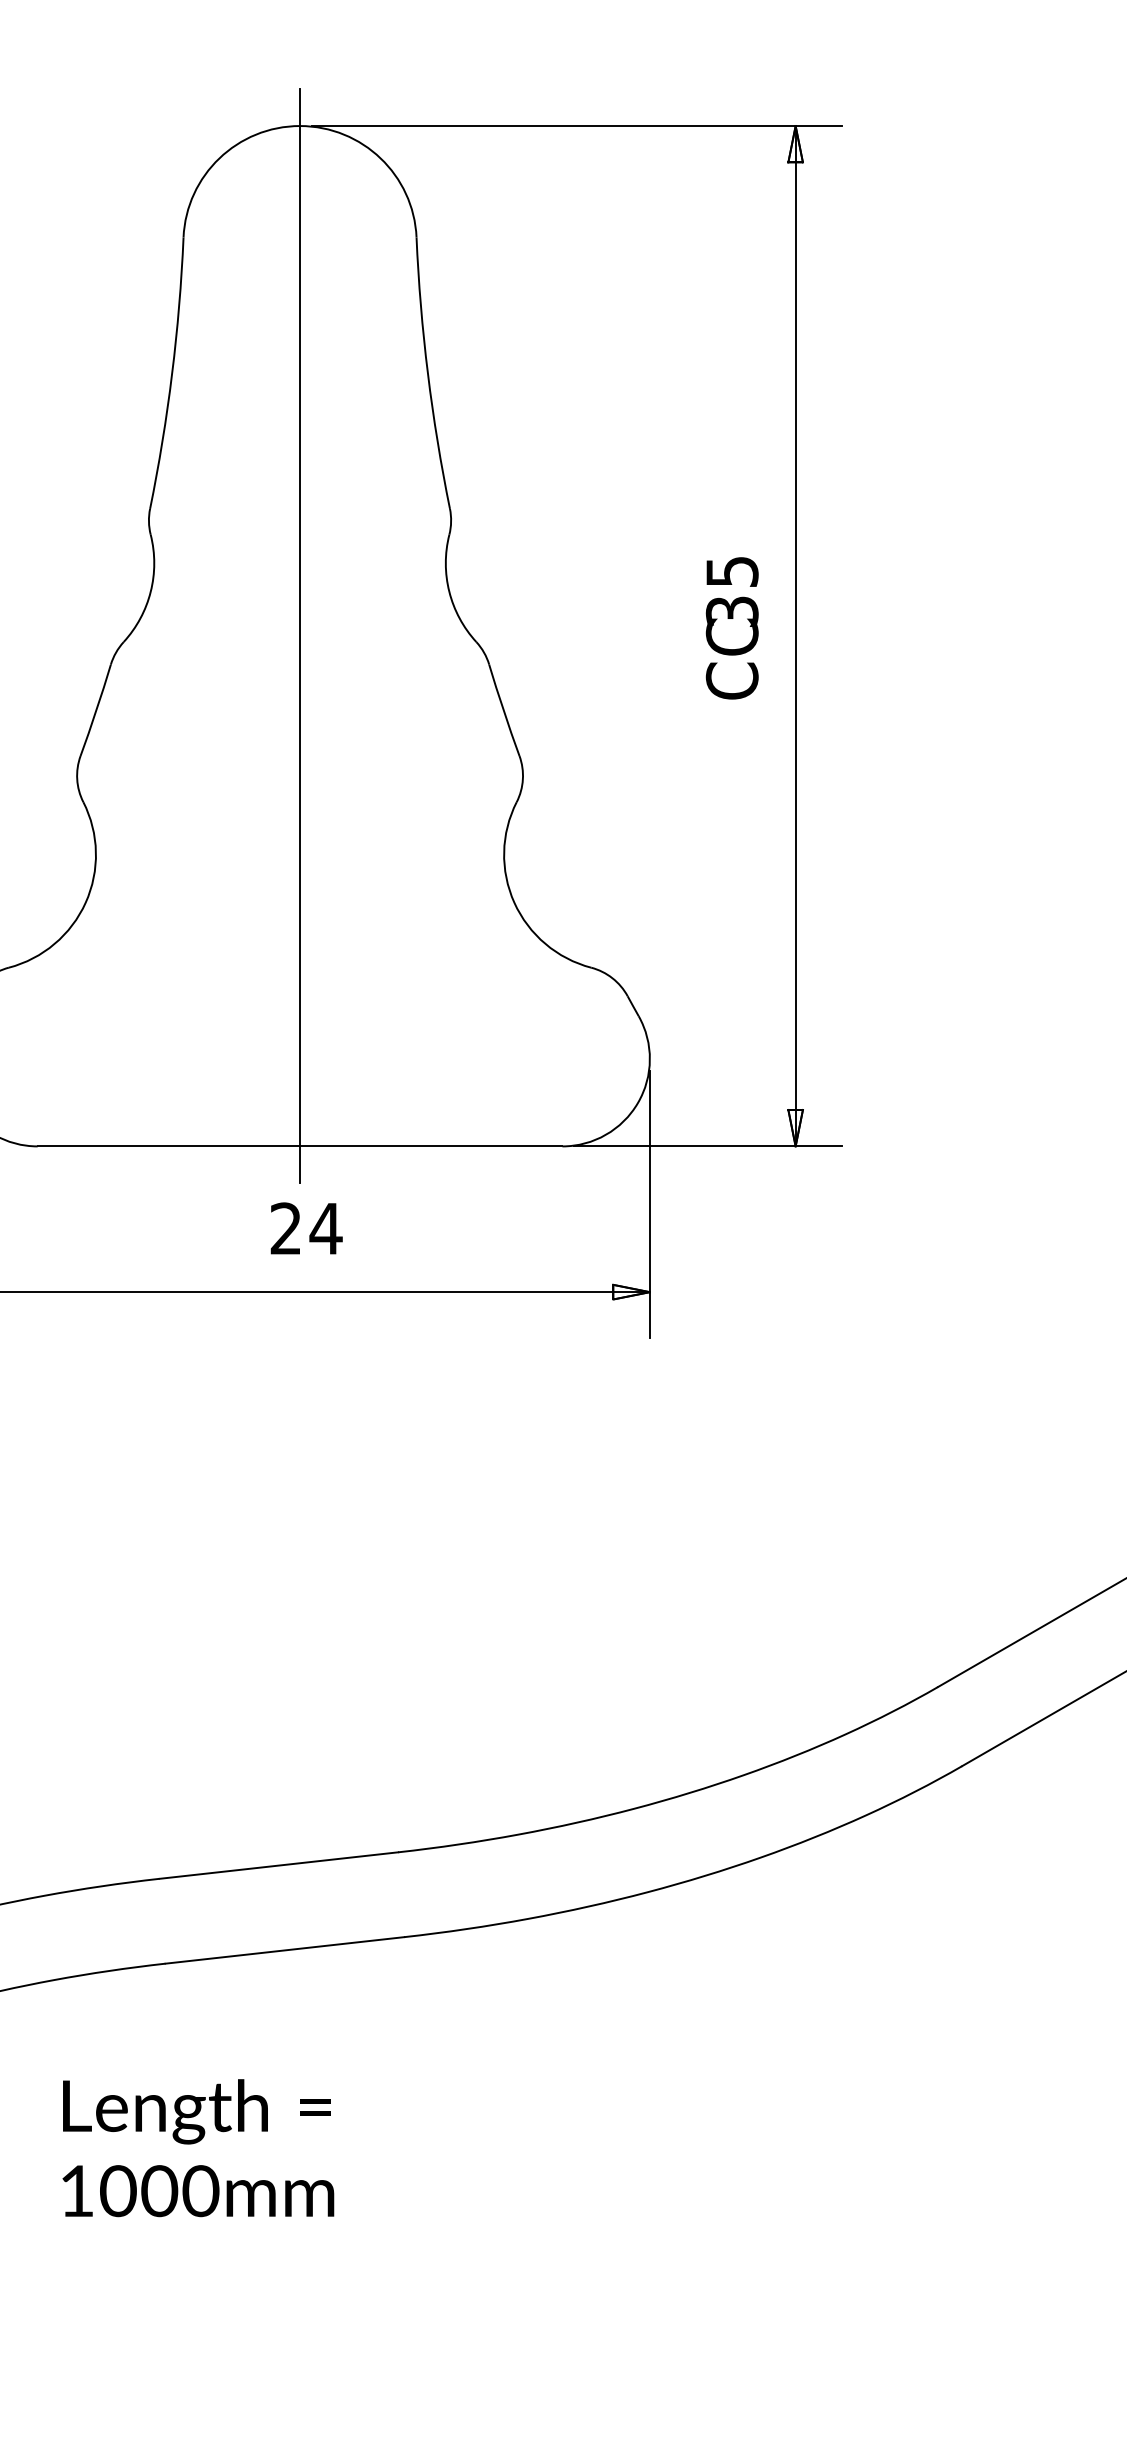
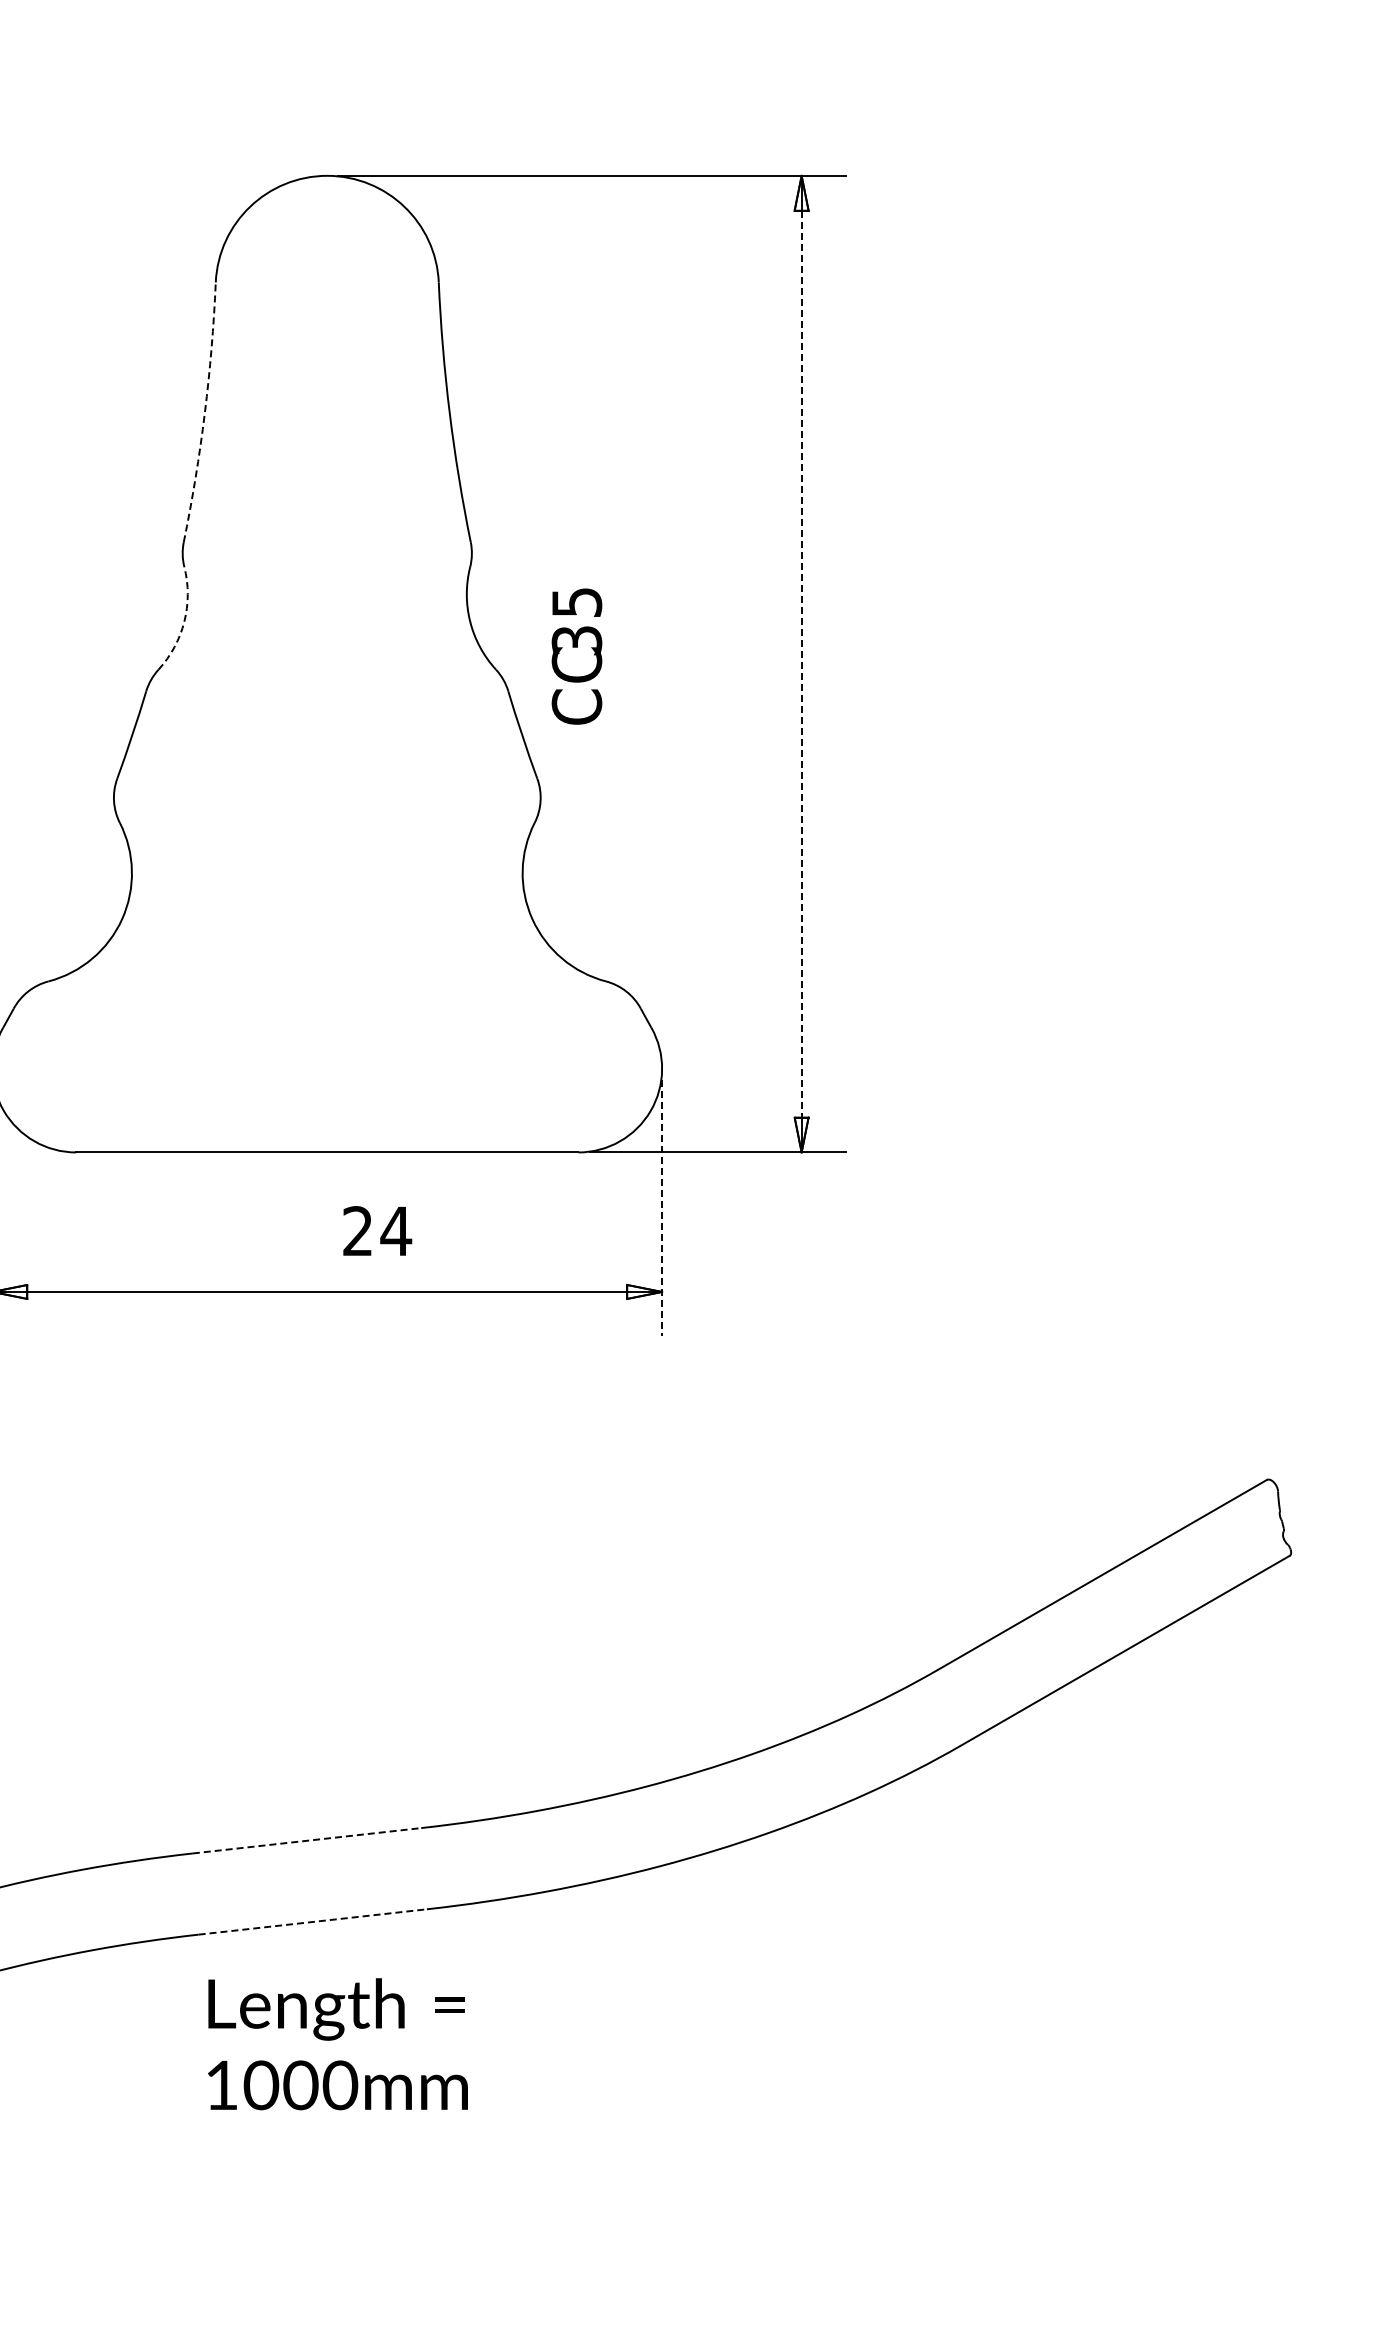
arc: (171, 374) -> (204, 413), solid -> dashed
arc: (150, 591) -> (184, 621), solid -> dashed
text: (731, 628) -> (576, 656), moved
line: (300, 635) -> (327, 663), removed
line: (795, 636) -> (801, 664), solid -> dashed
line: (650, 1204) -> (662, 1208), solid -> dashed
text: (306, 1227) -> (377, 1230), moved
line: (279, 1865) -> (307, 1840), solid -> dashed
line: (284, 1949) -> (312, 1921), solid -> dashed
text: (197, 2148) -> (337, 2044), moved

